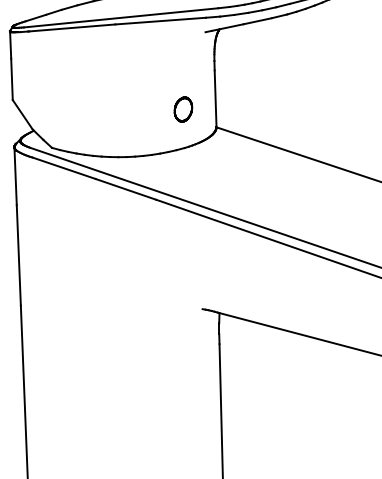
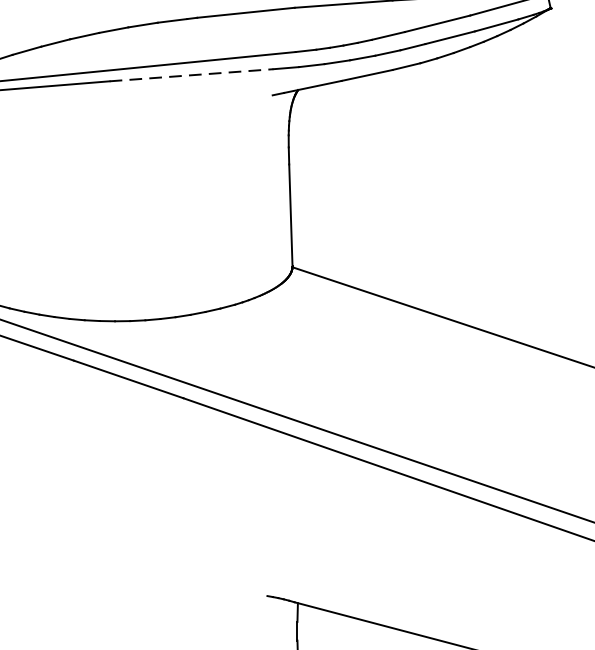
line: (161, 21) -> (193, 75), solid -> dashed
part: (183, 109) -> (232, 235), removed

